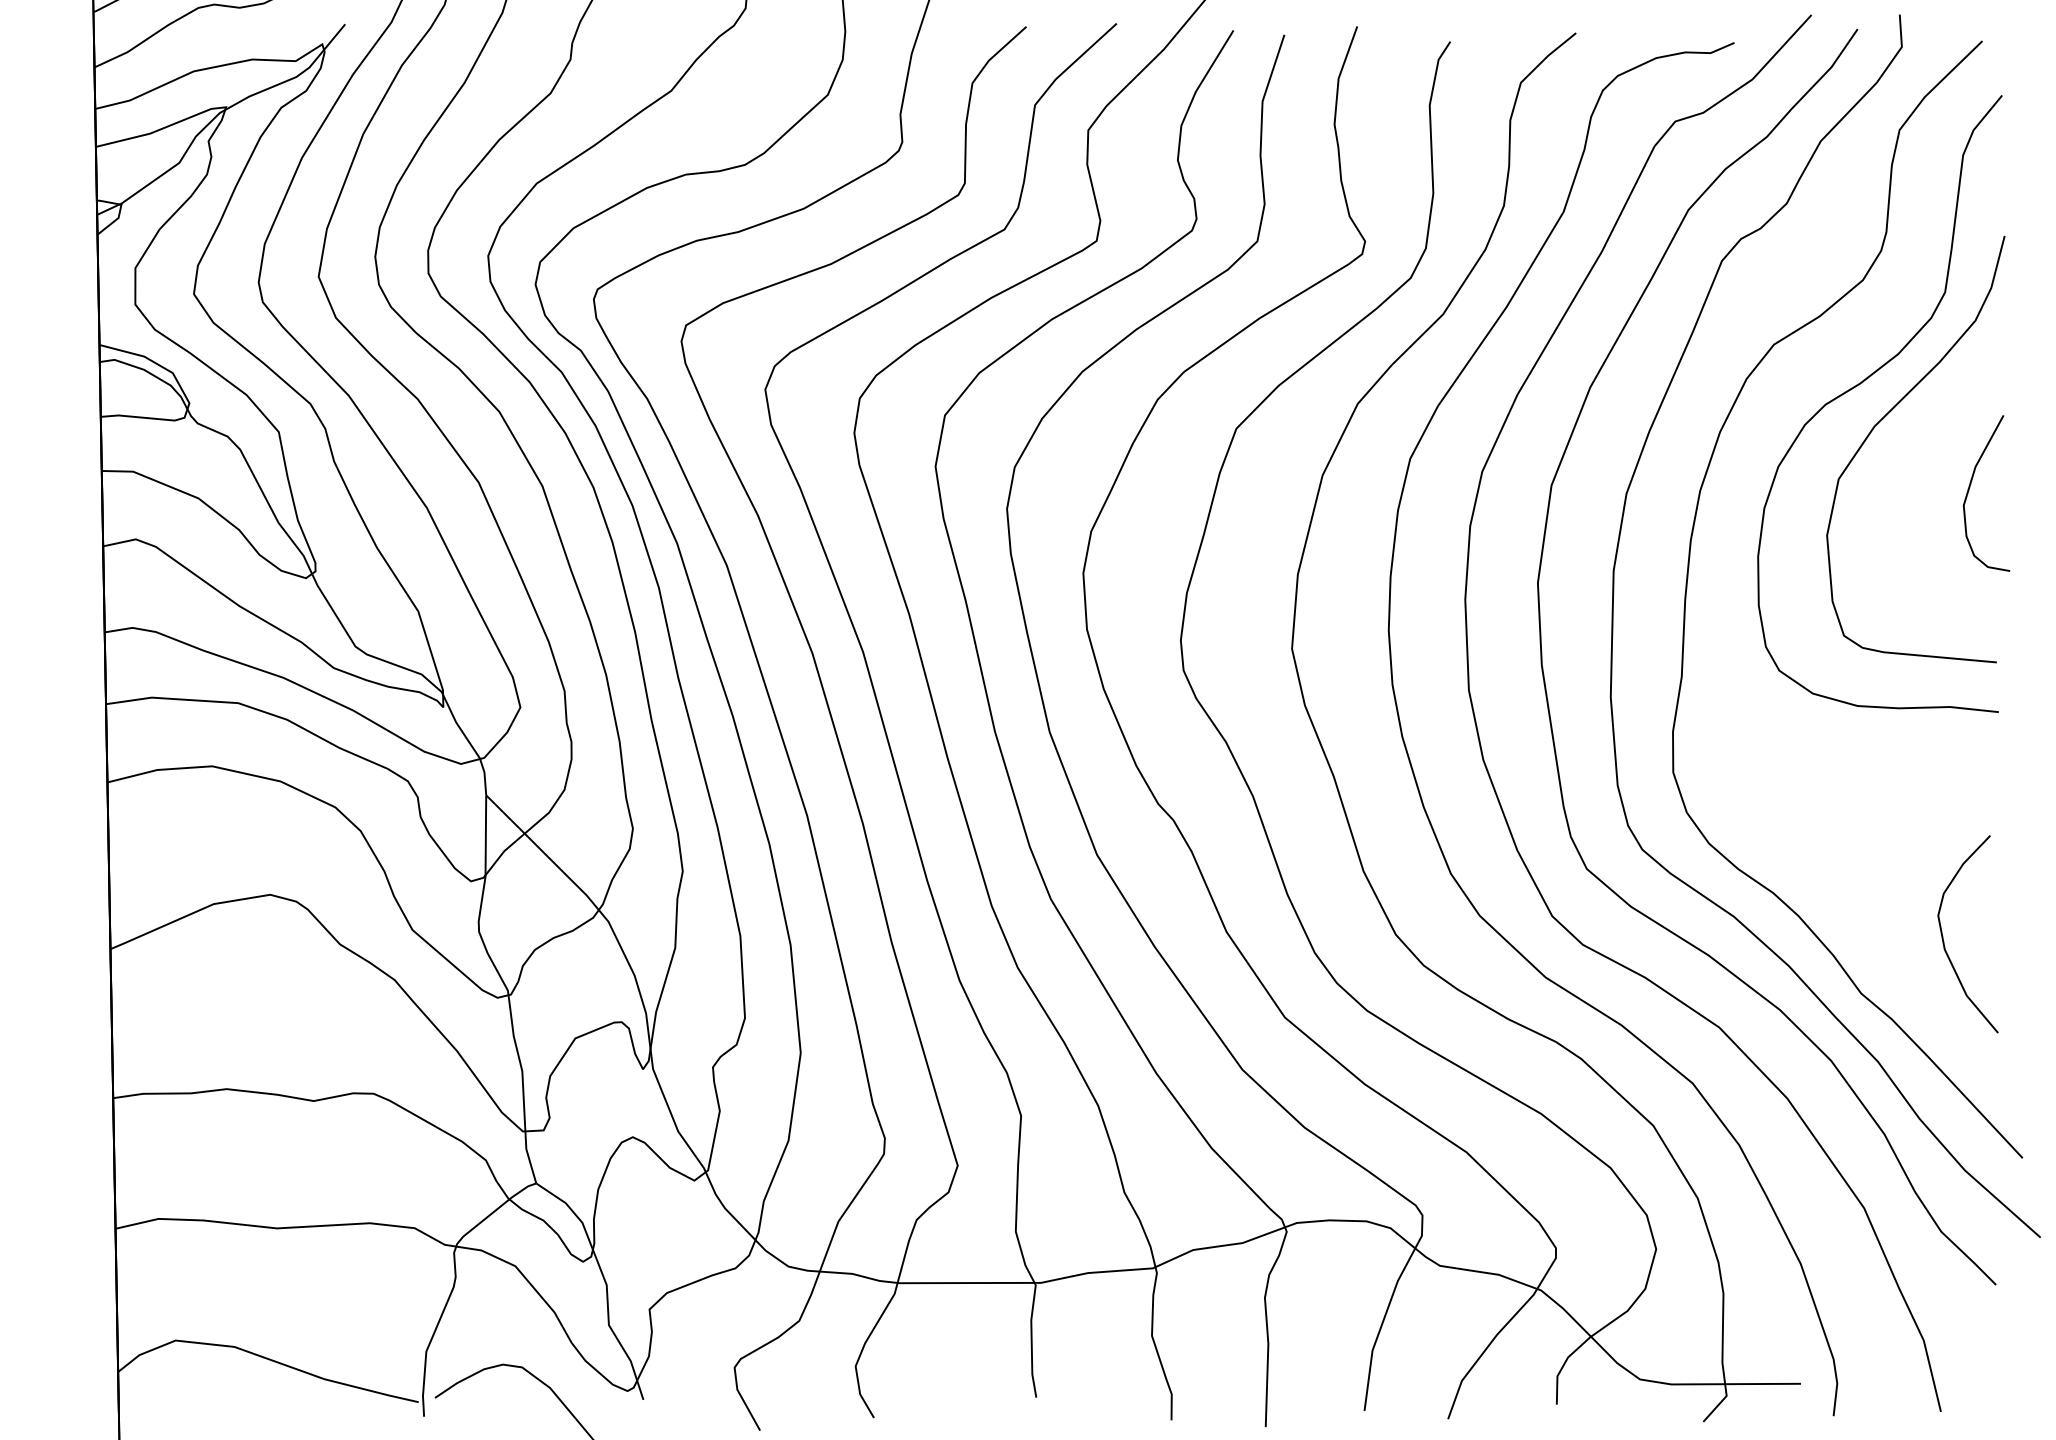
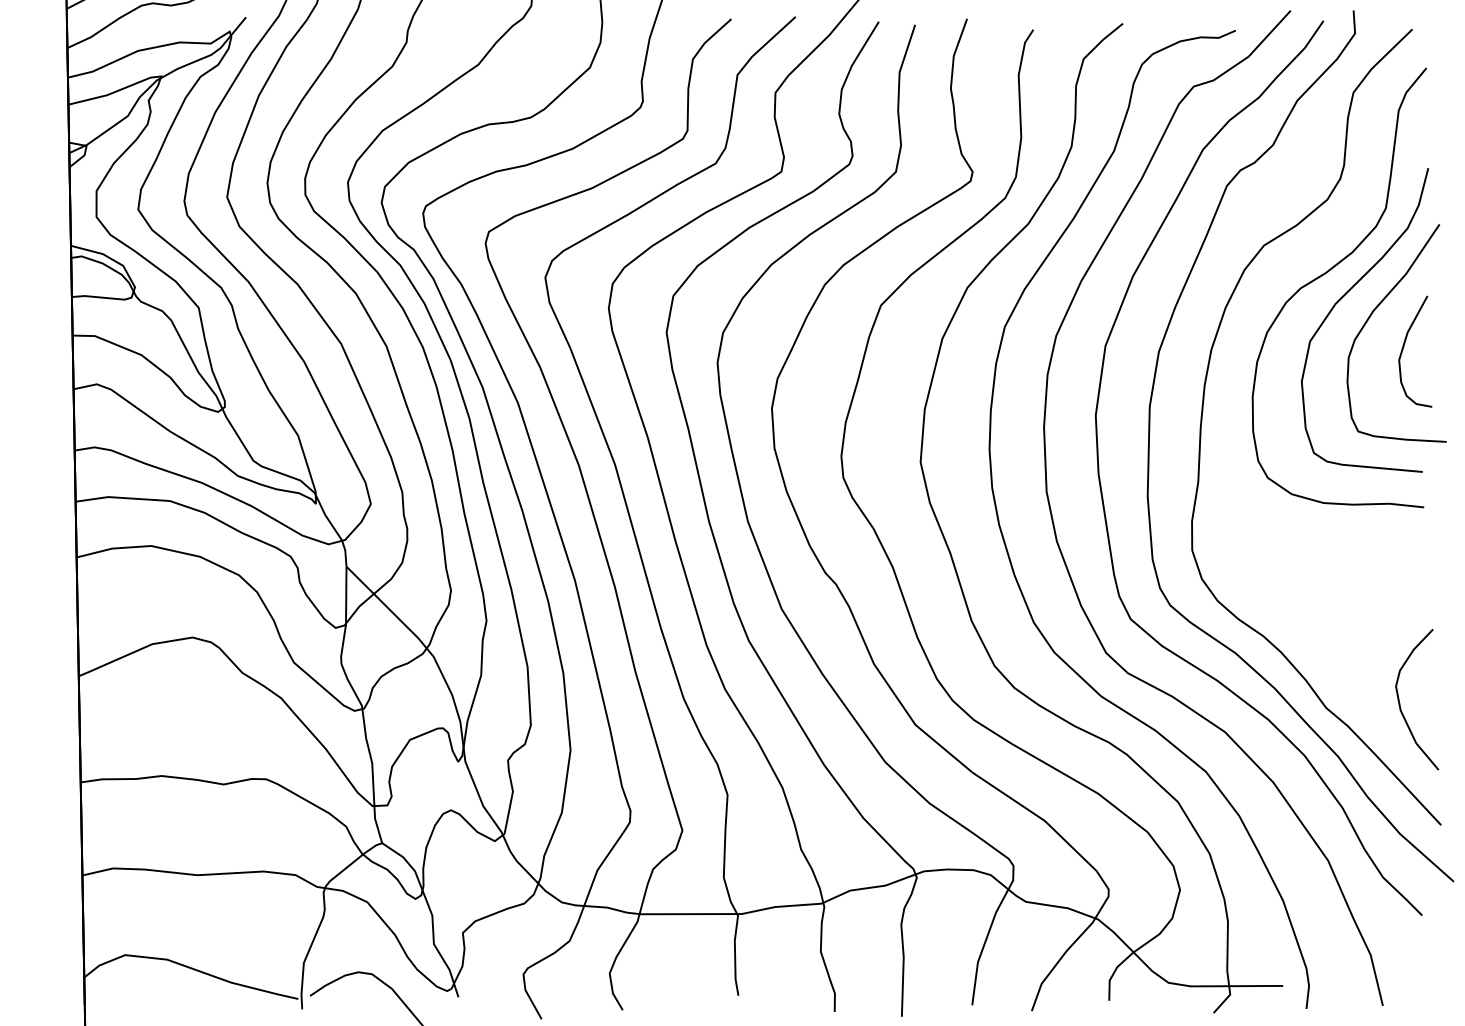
curve: (1922, 448) -> (1369, 319), added
curve: (1944, 939) -> (1400, 703), moved

